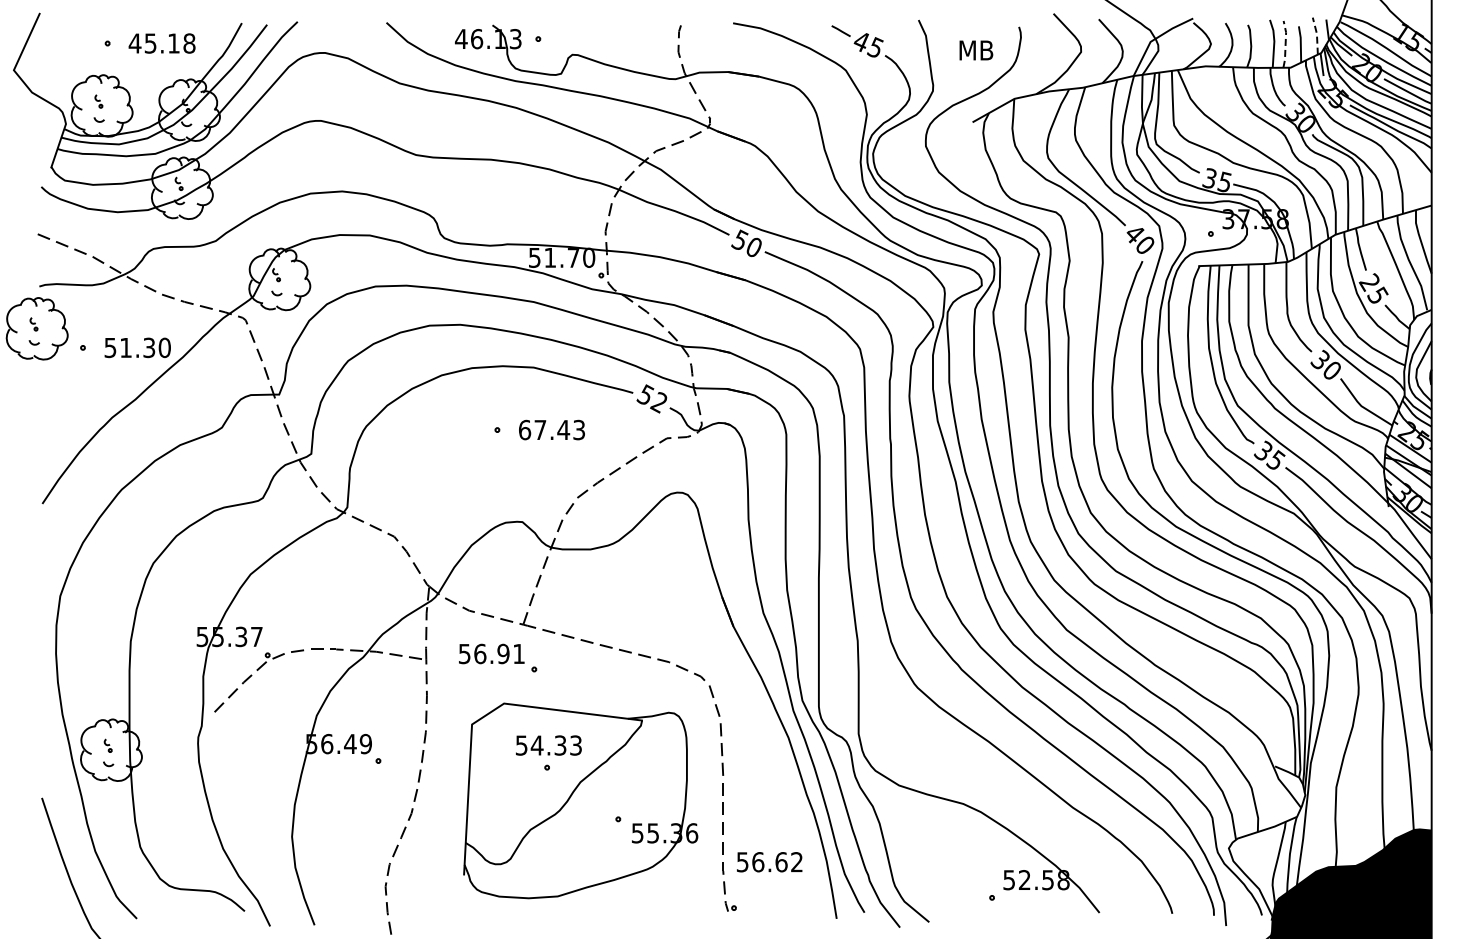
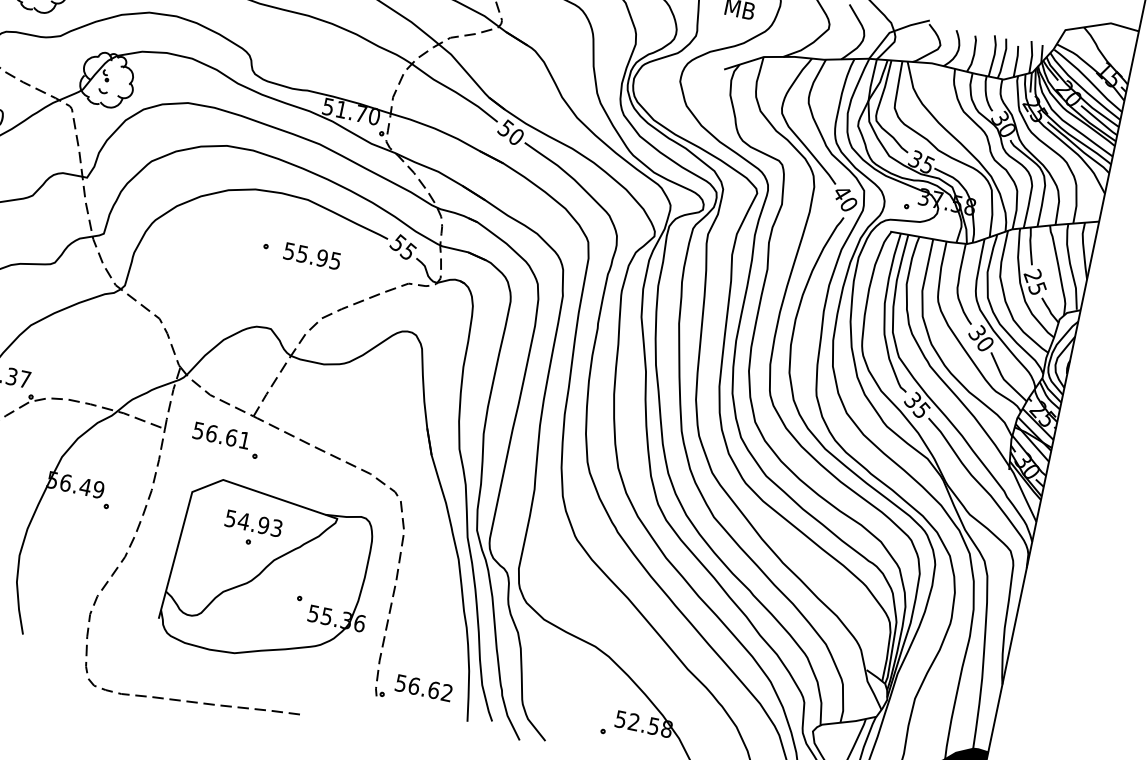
line: (1316, 34) -> (1031, 55), dashed -> solid
line: (1285, 44) -> (1003, 58), dashed -> solid
text: (658, 402) -> (407, 251), 52 -> 55
text: (551, 429) -> (312, 255), 67.43 -> 55.95
text: (503, 653) -> (231, 437), 56.91 -> 56.61
text: (560, 745) -> (263, 525), 54.33 -> 54.93
text: (769, 862) -> (423, 688), moved

